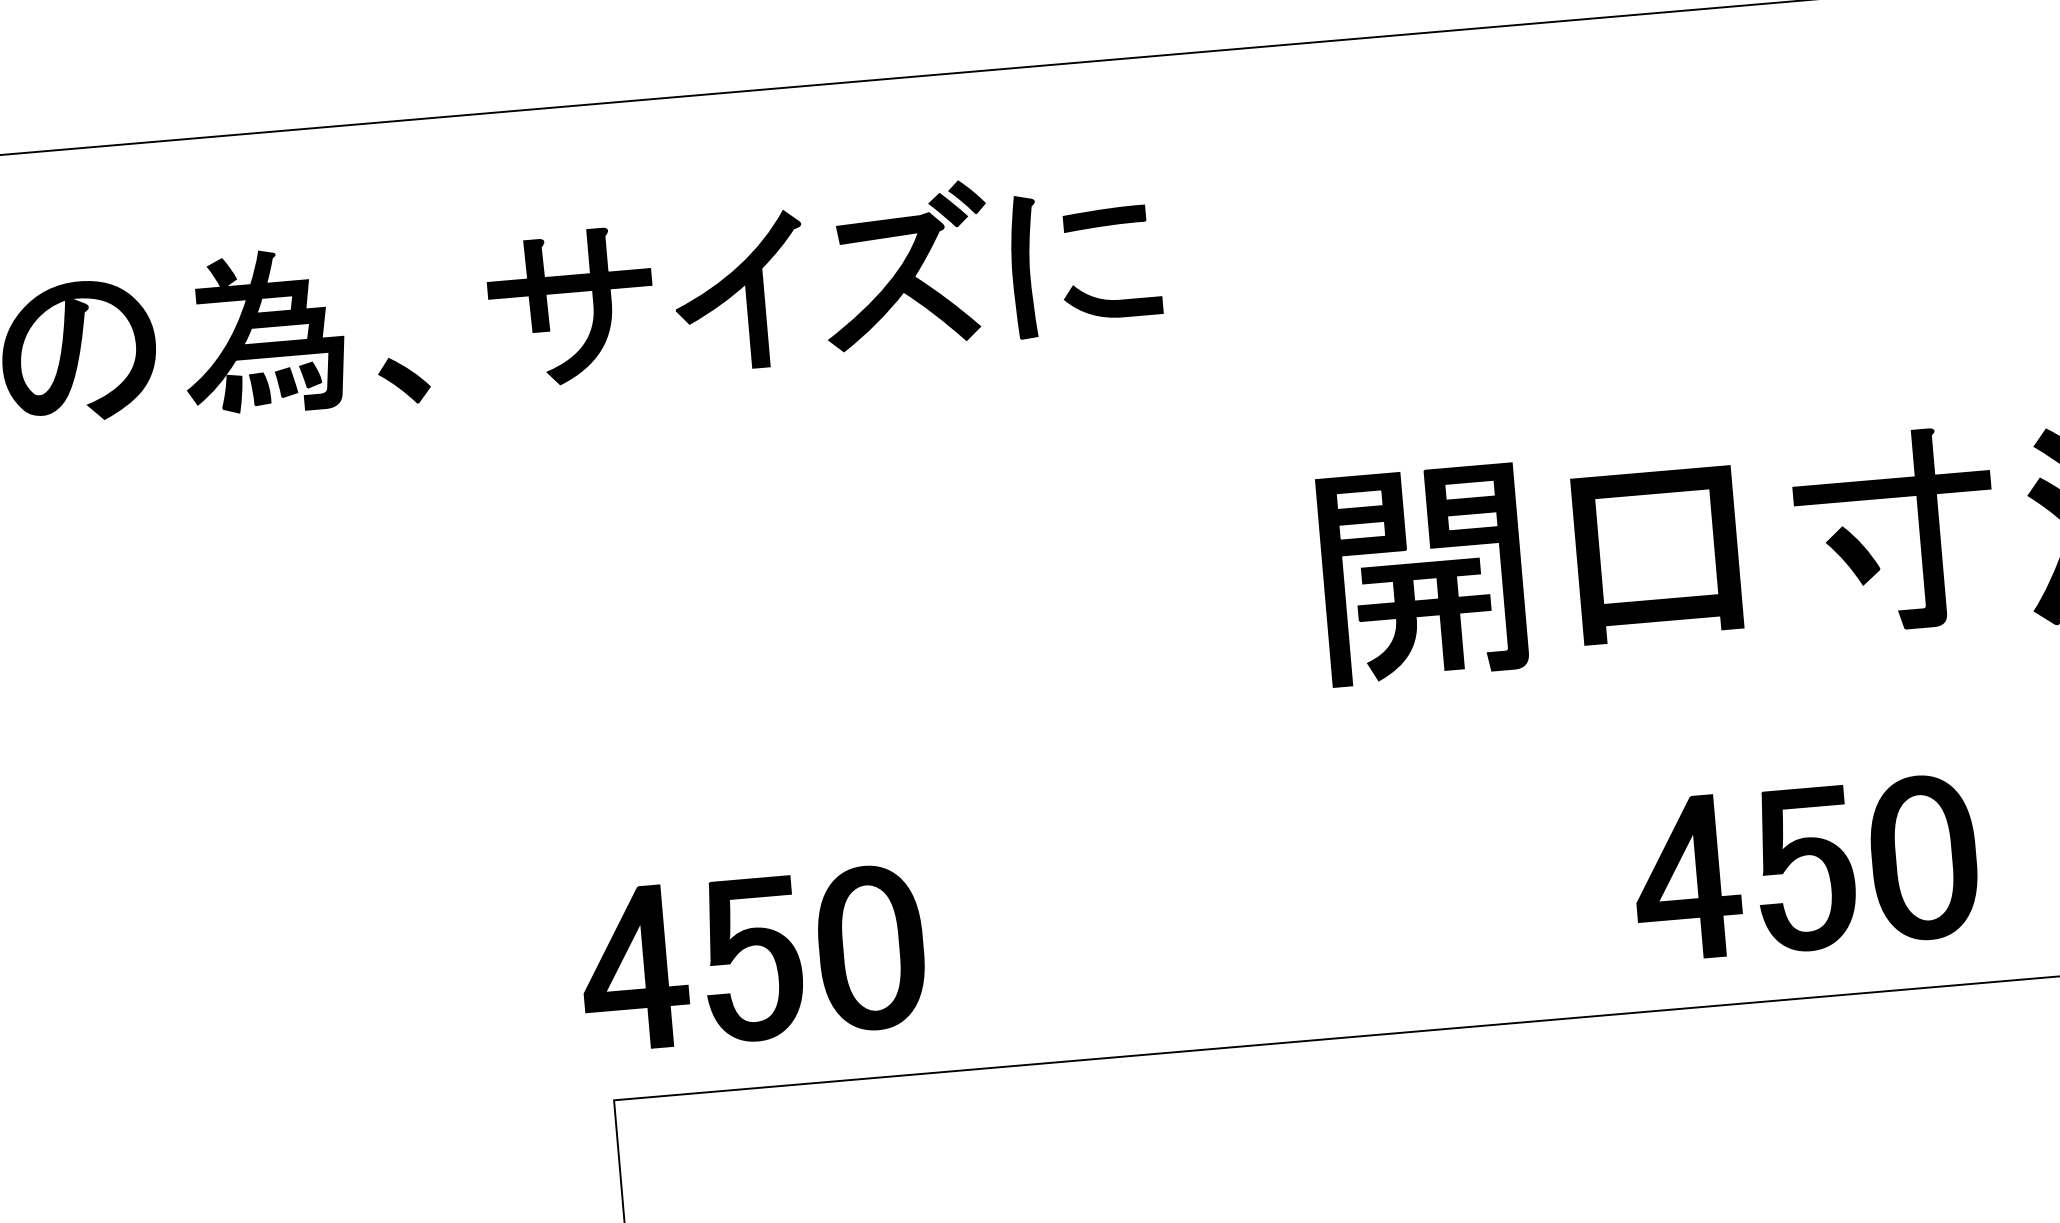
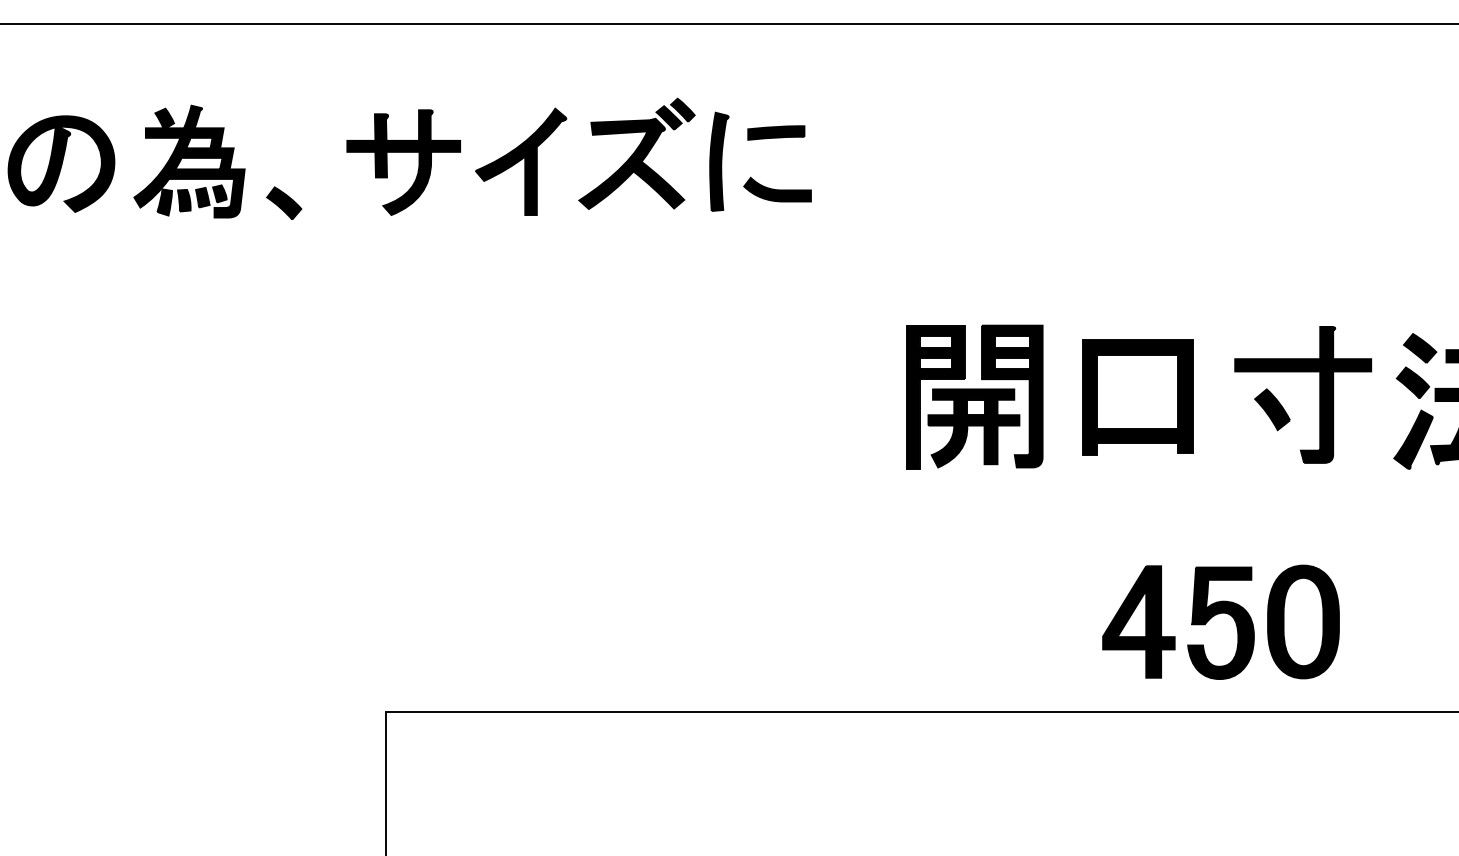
part: (749, 947) -> (488, 614), removed

